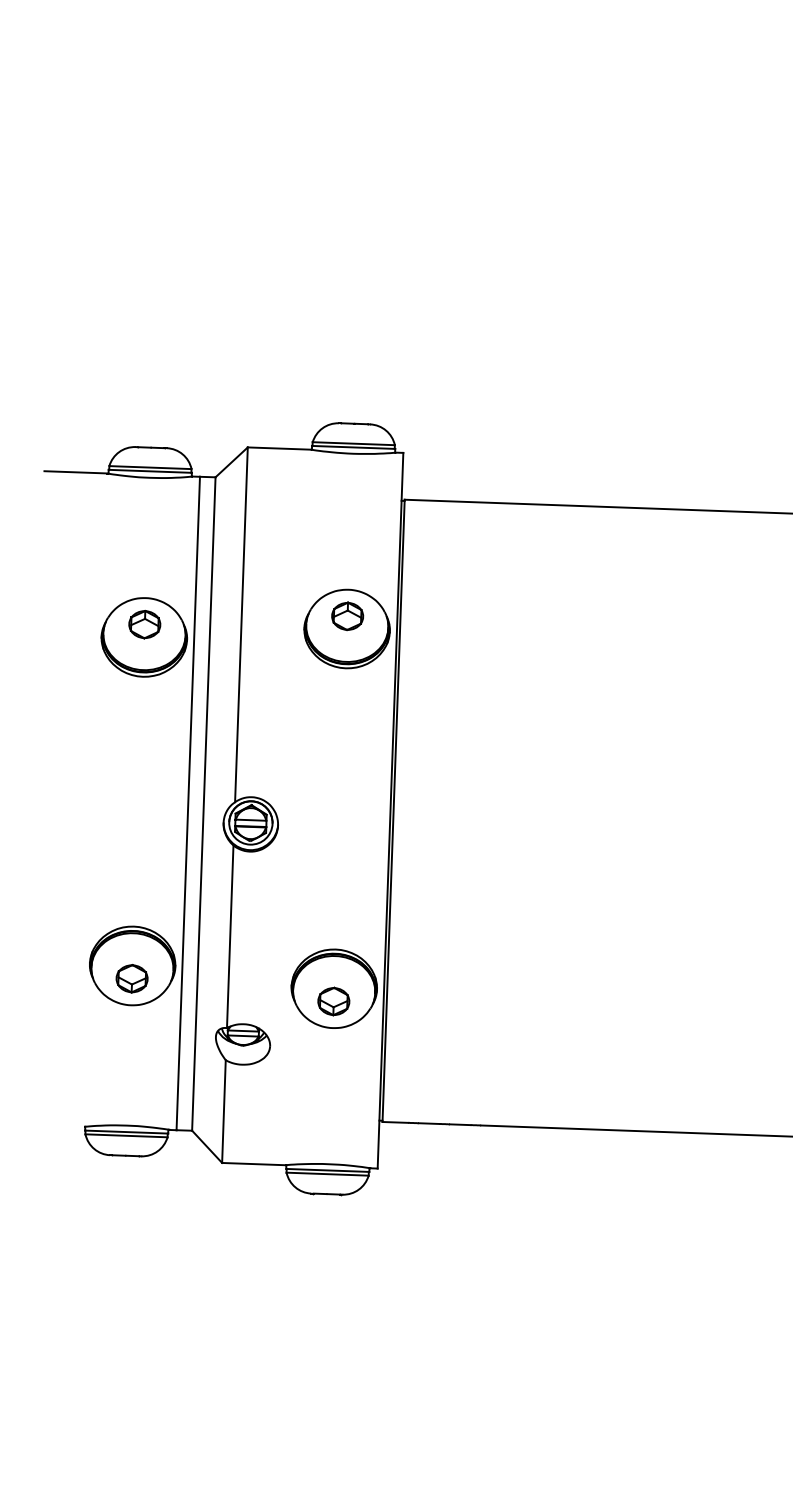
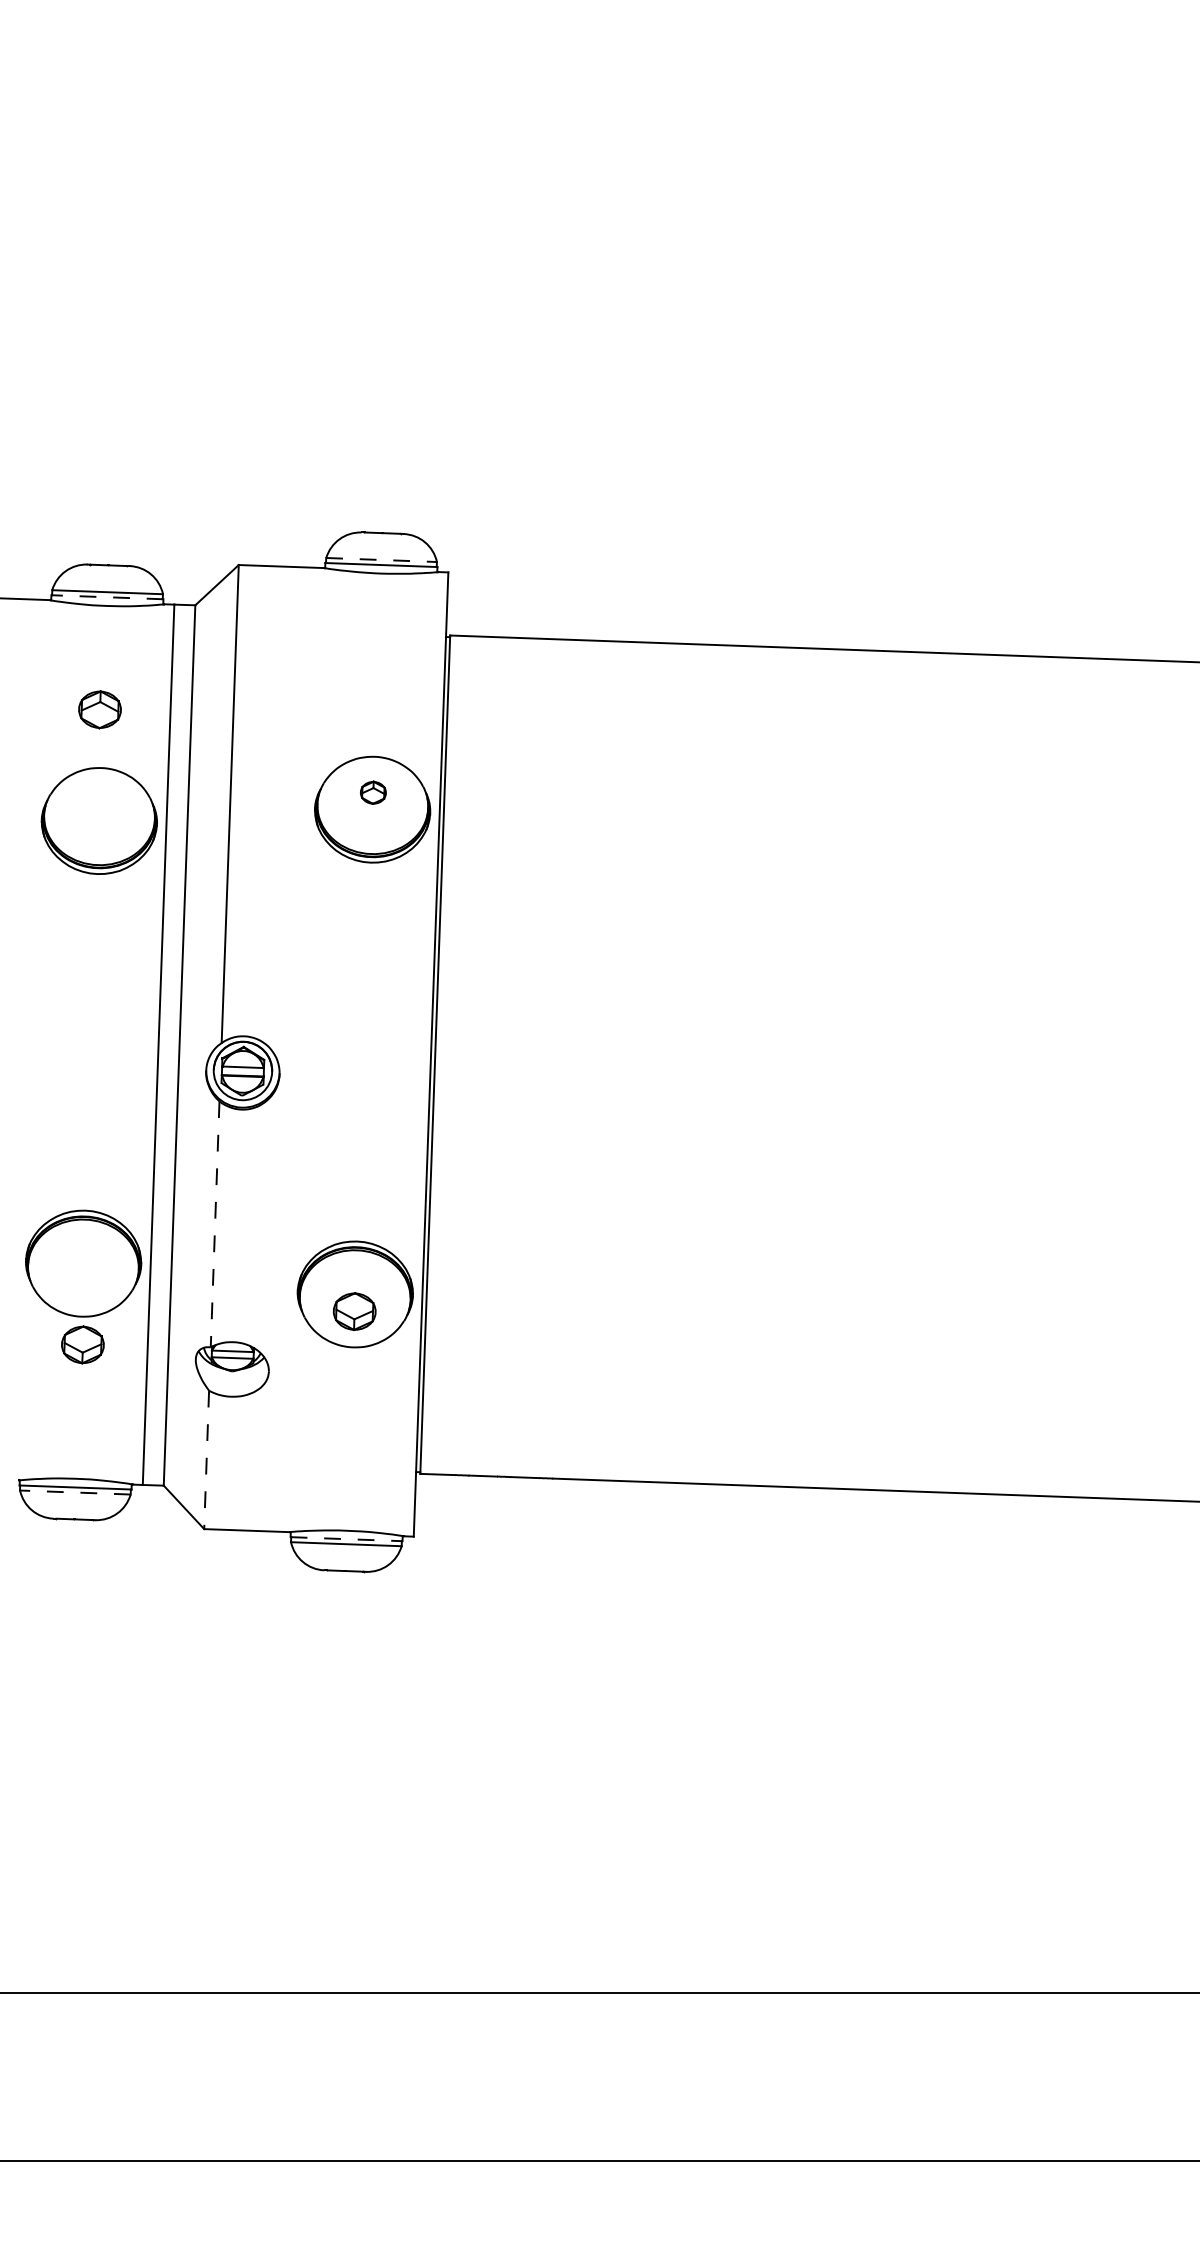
line: (354, 444) -> (382, 560), solid -> dashed
line: (149, 471) -> (106, 597), solid -> dashed
part: (347, 616) -> (373, 792), size x0.6
part: (144, 624) -> (99, 709), moved
line: (230, 936) -> (215, 1224), solid -> dashed
part: (131, 978) -> (82, 1344), moved
line: (223, 1112) -> (206, 1460), solid -> dashed
line: (125, 1135) -> (74, 1492), solid -> dashed
line: (327, 1170) -> (346, 1539), solid -> dashed

